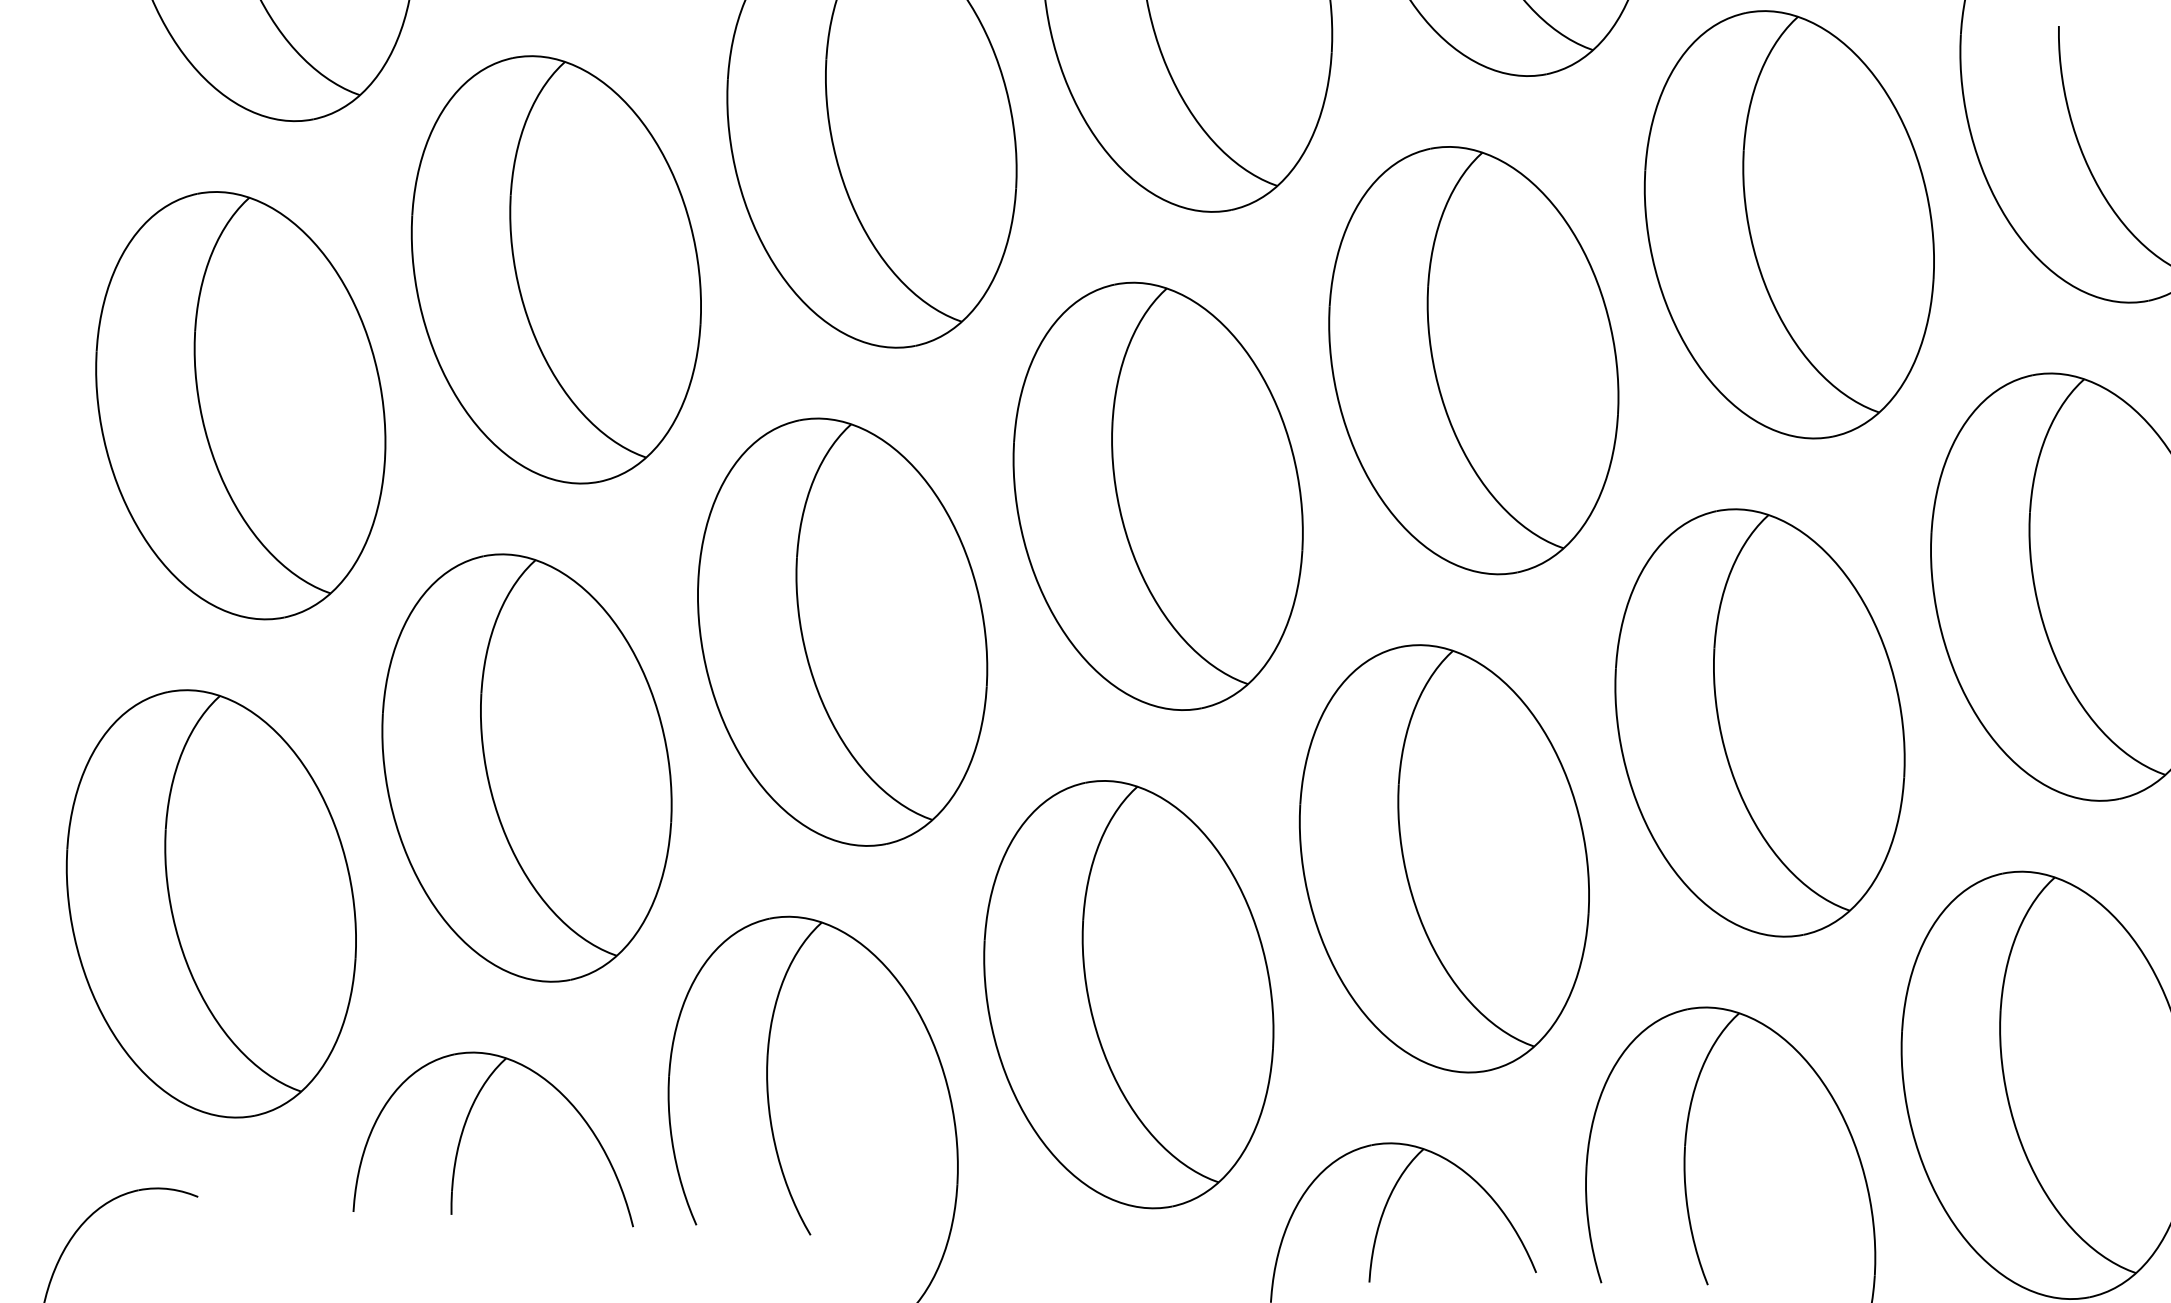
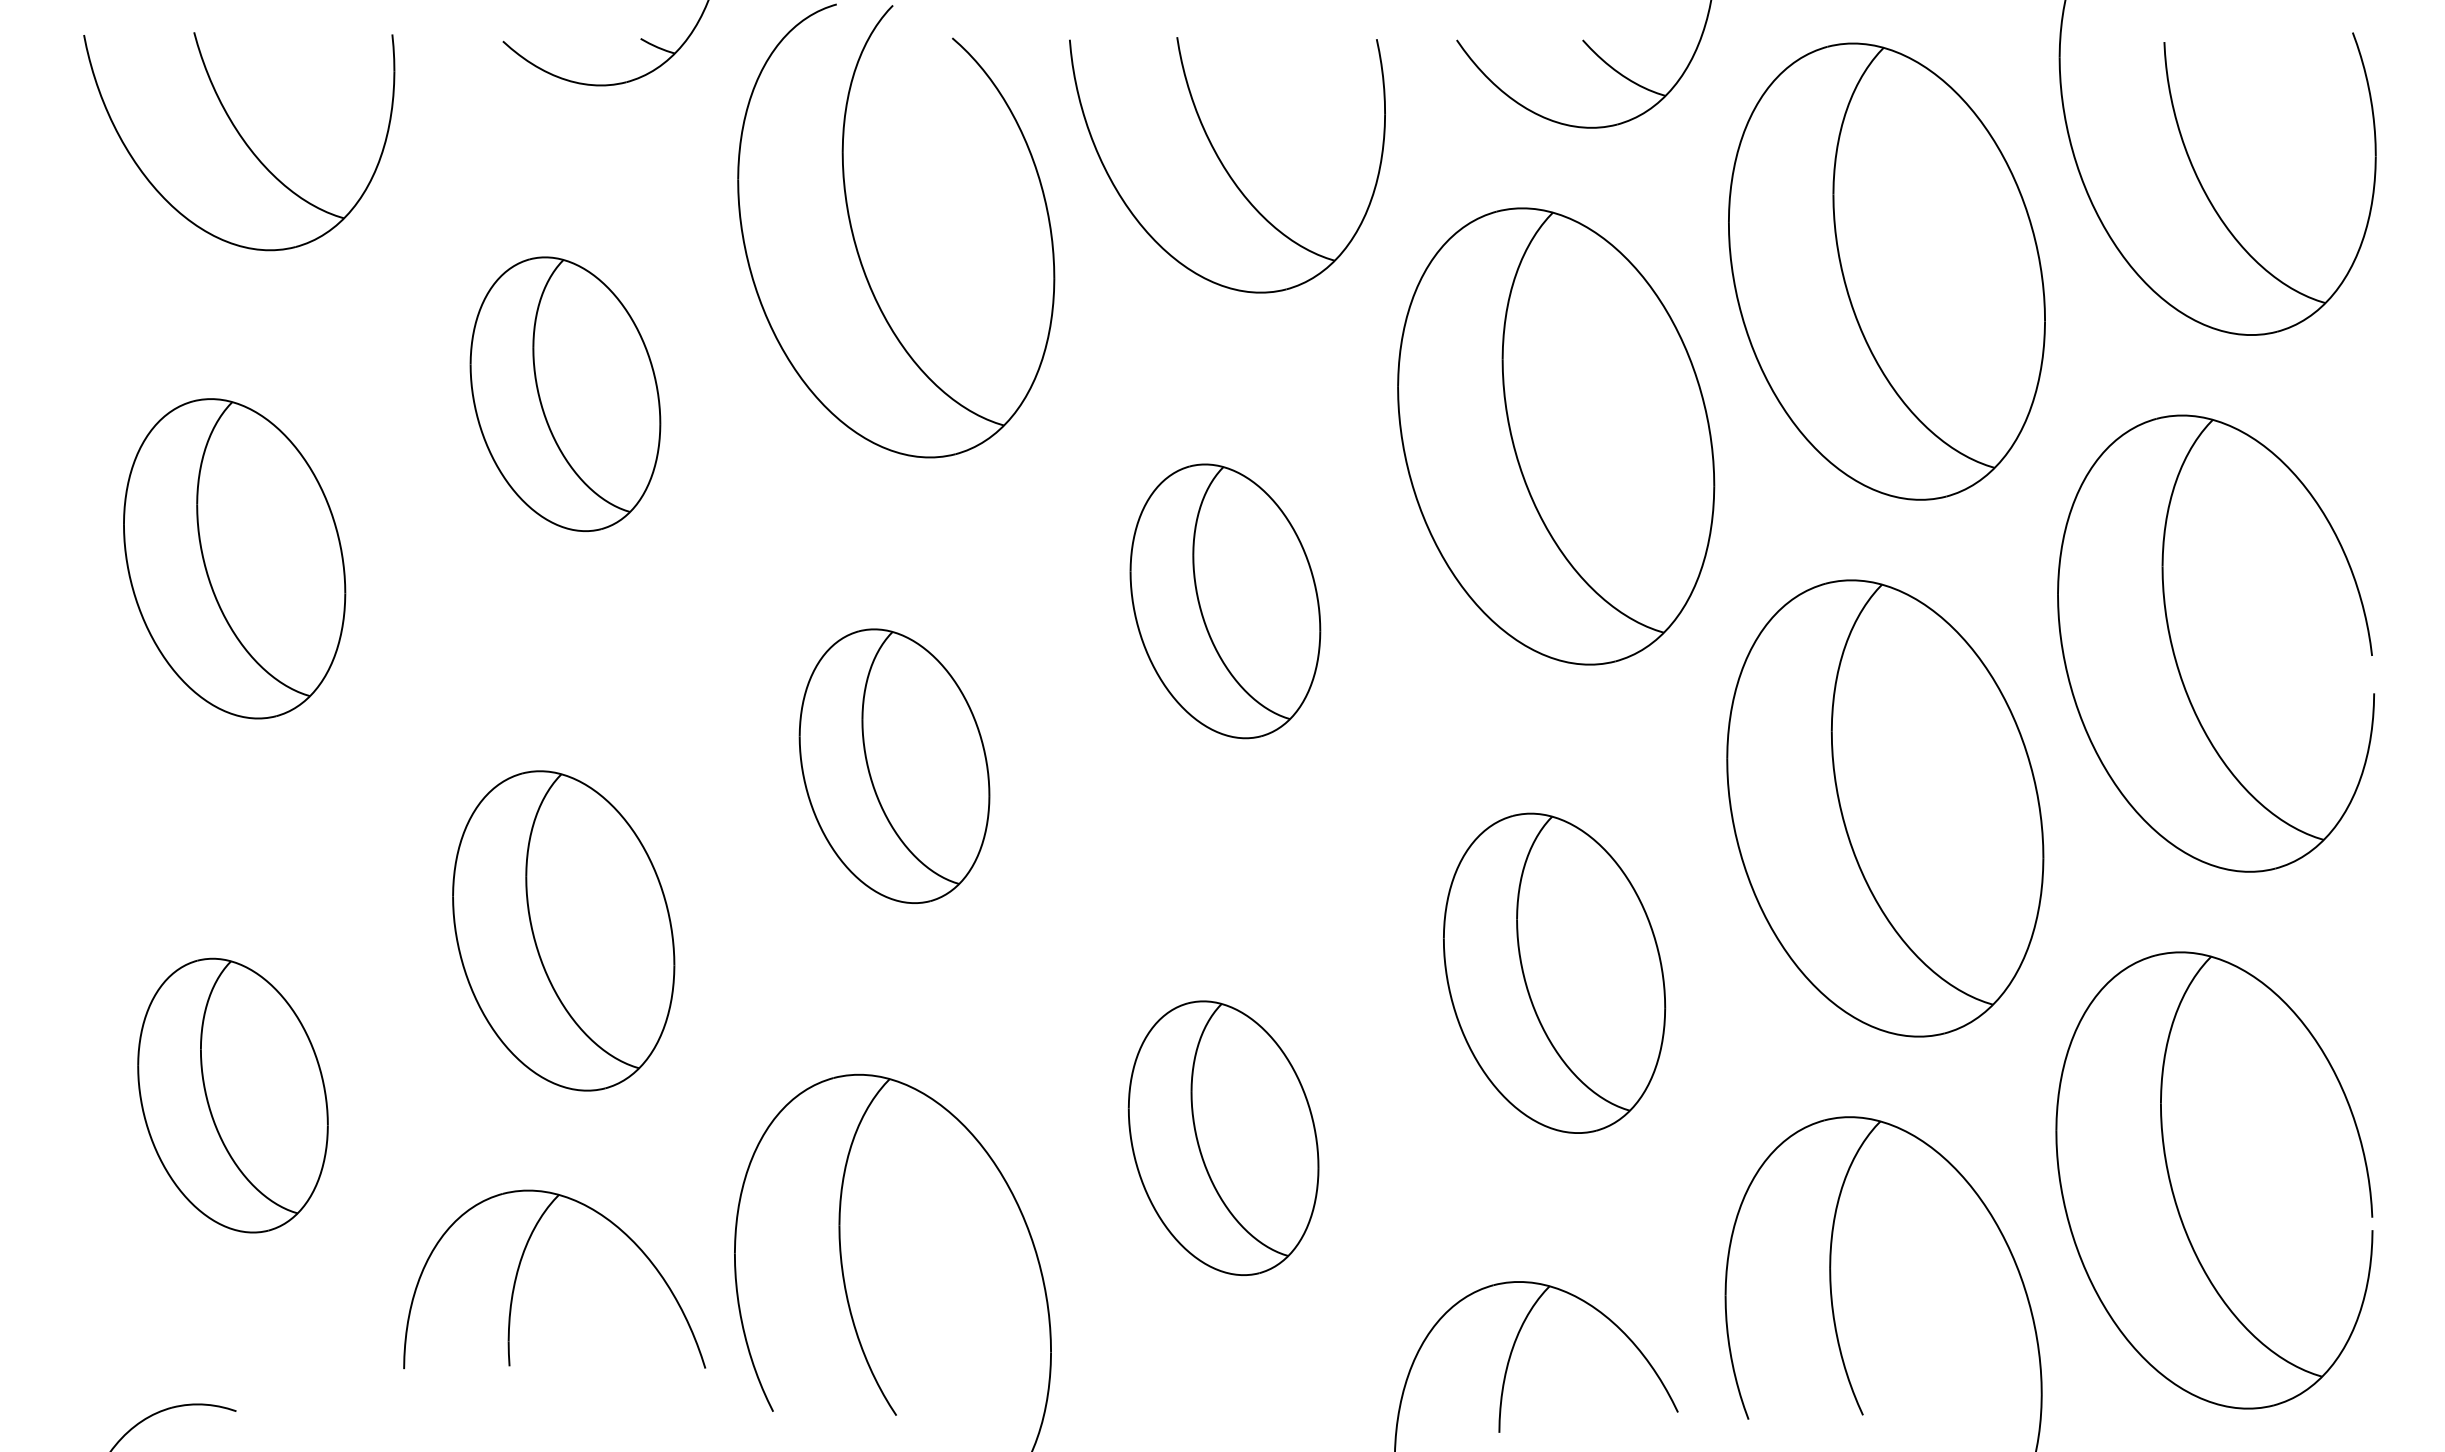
part: (556, 270) -> (565, 394), size x0.6
part: (240, 405) -> (234, 558), size x0.7
part: (1158, 496) -> (1225, 601), size x0.6
part: (842, 632) -> (894, 766), size x0.6
part: (526, 767) -> (563, 930), size x0.7
part: (1444, 858) -> (1554, 973), size x0.7
part: (210, 903) -> (232, 1095), size x0.6
part: (1128, 994) -> (1223, 1138), size x0.6
part: (465, 1125) -> (519, 1269), moved

